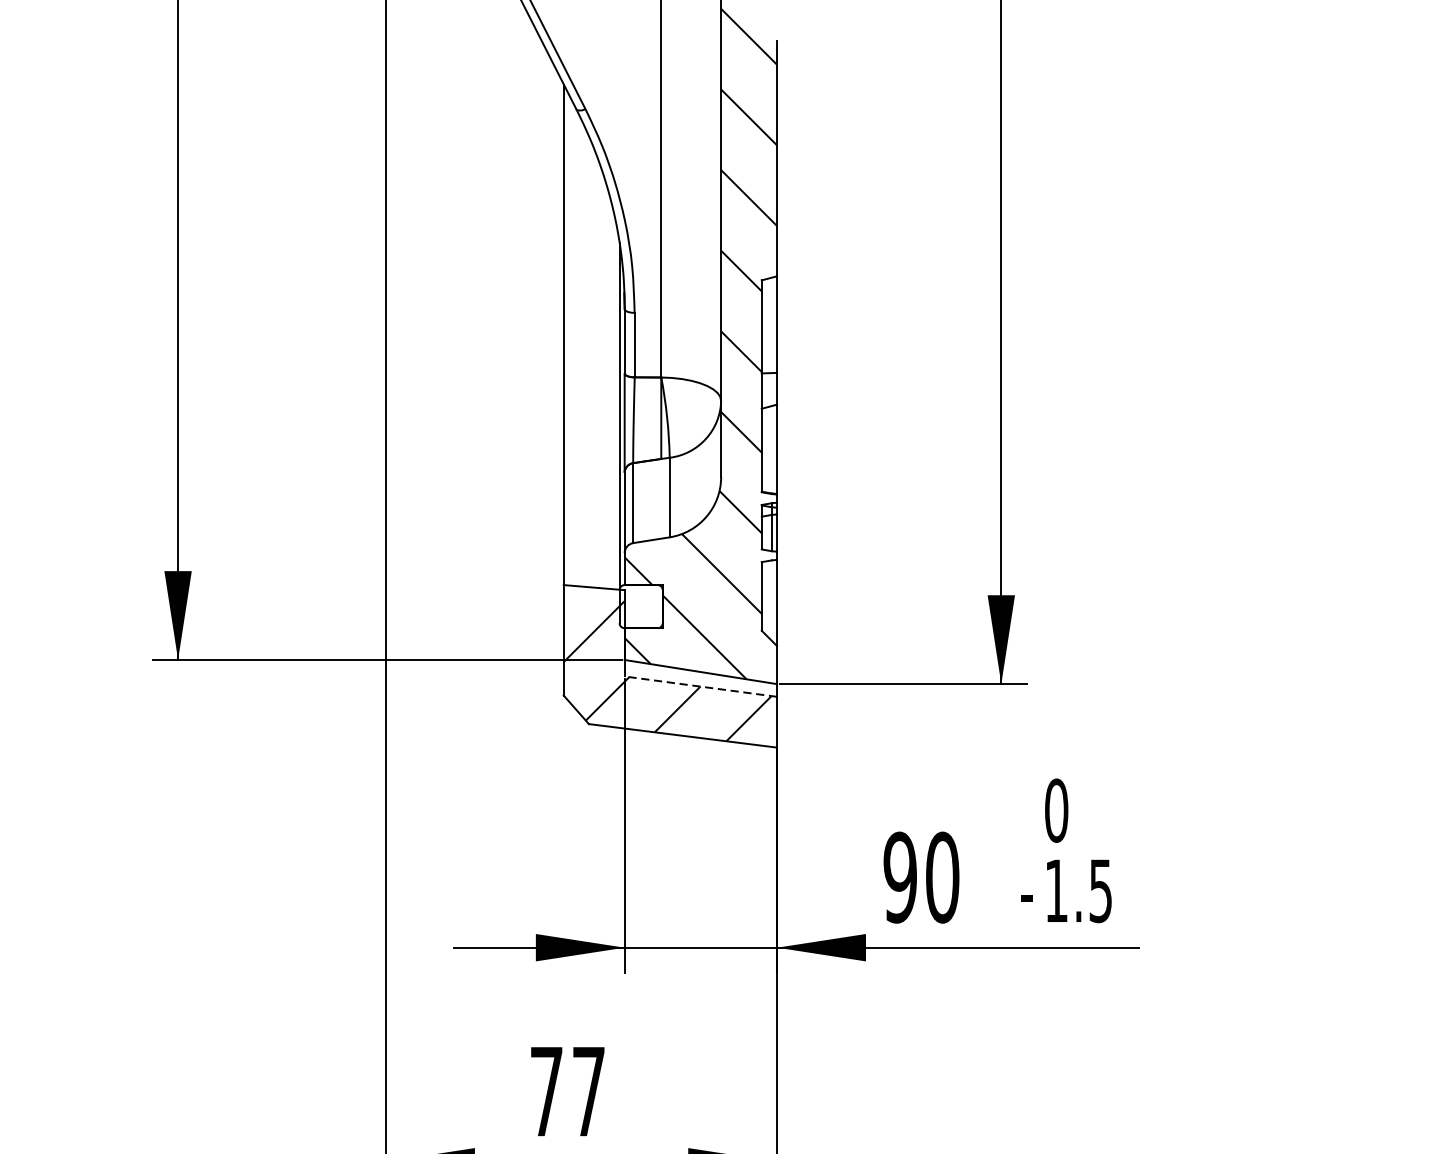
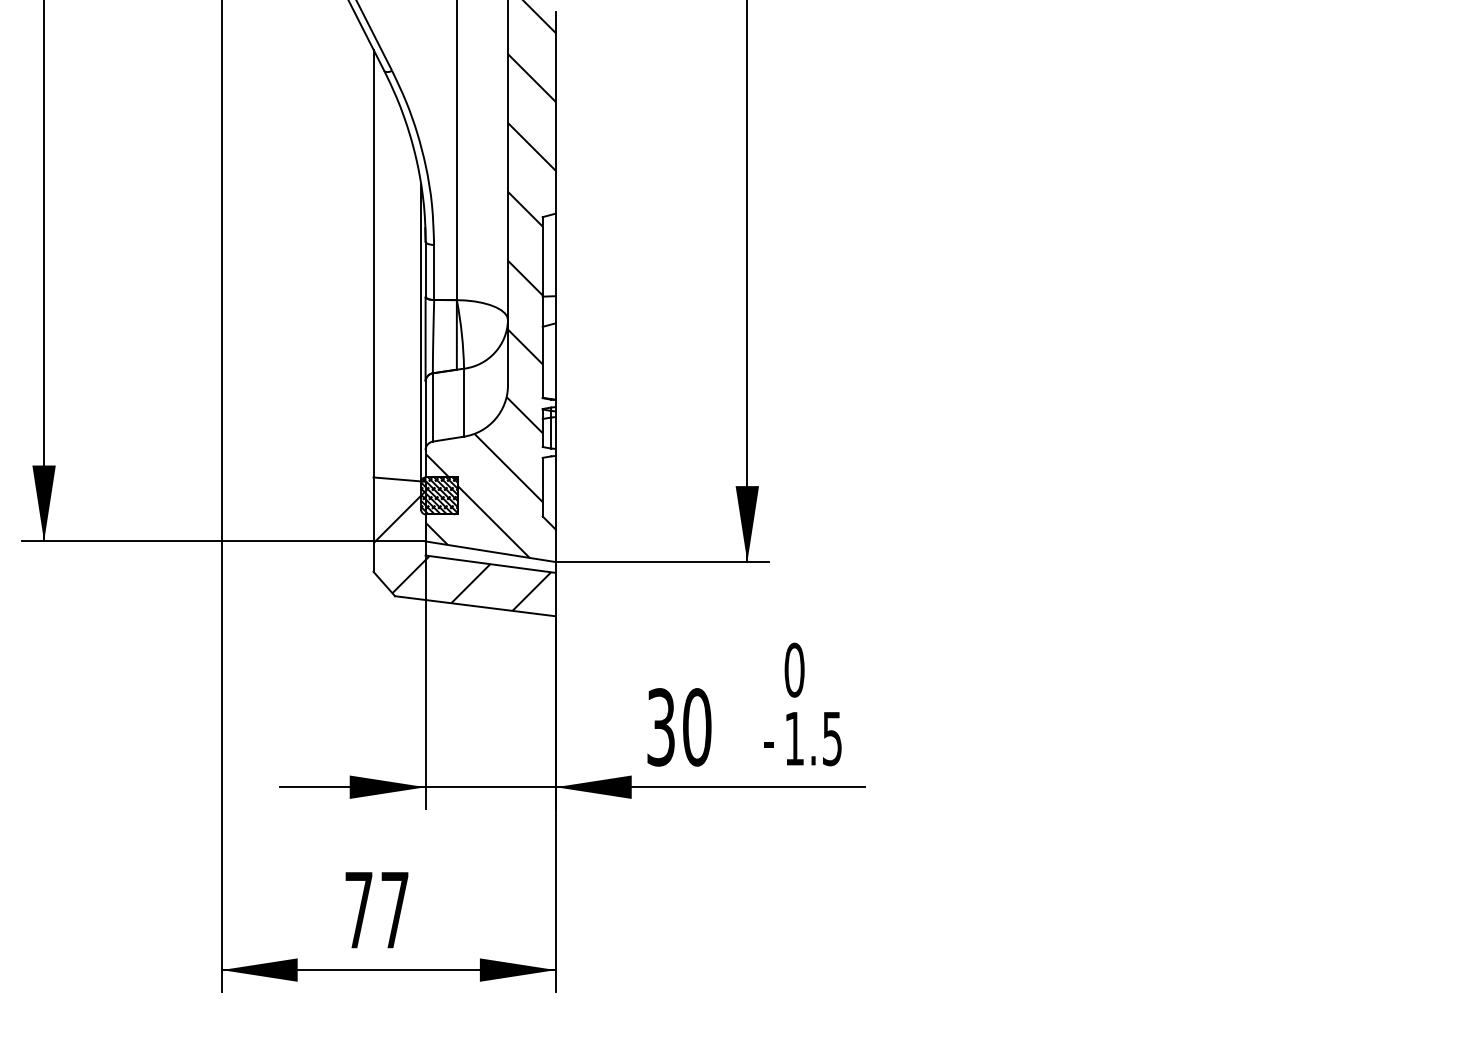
hatch: (640, 606) -> (439, 495), added
line: (700, 686) -> (490, 564), dashed -> solid
text: (899, 877) -> (660, 727), 90 -> 30

